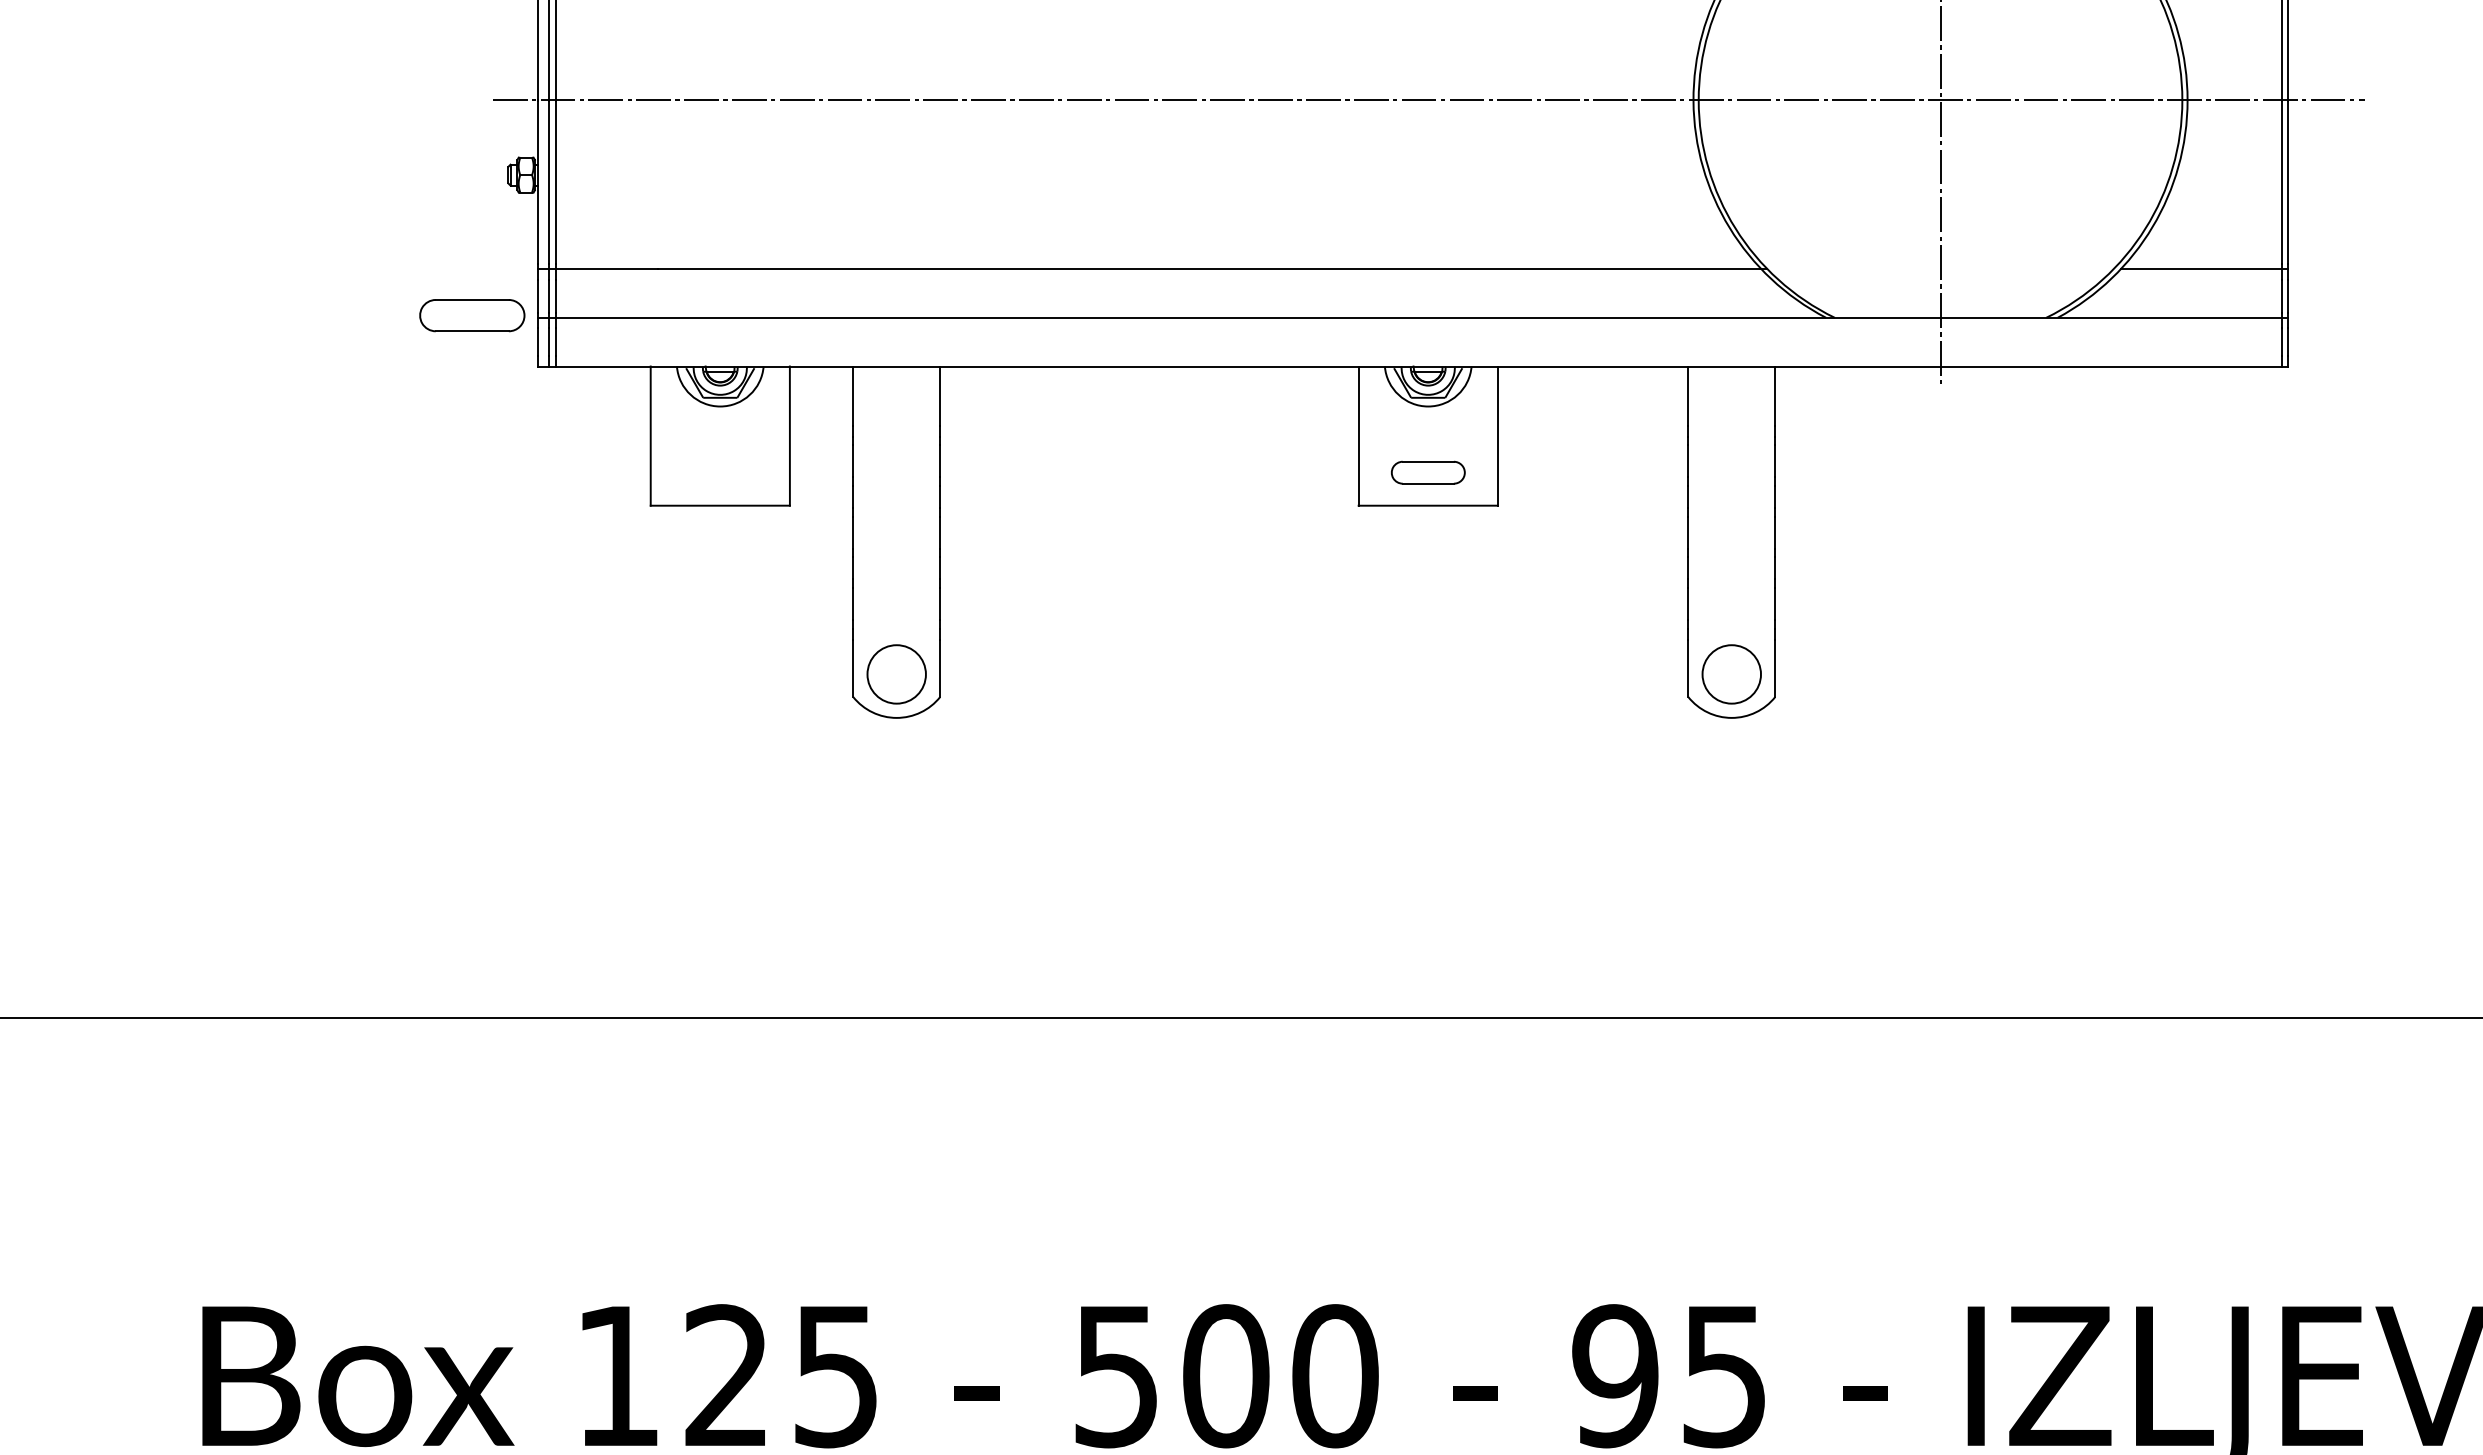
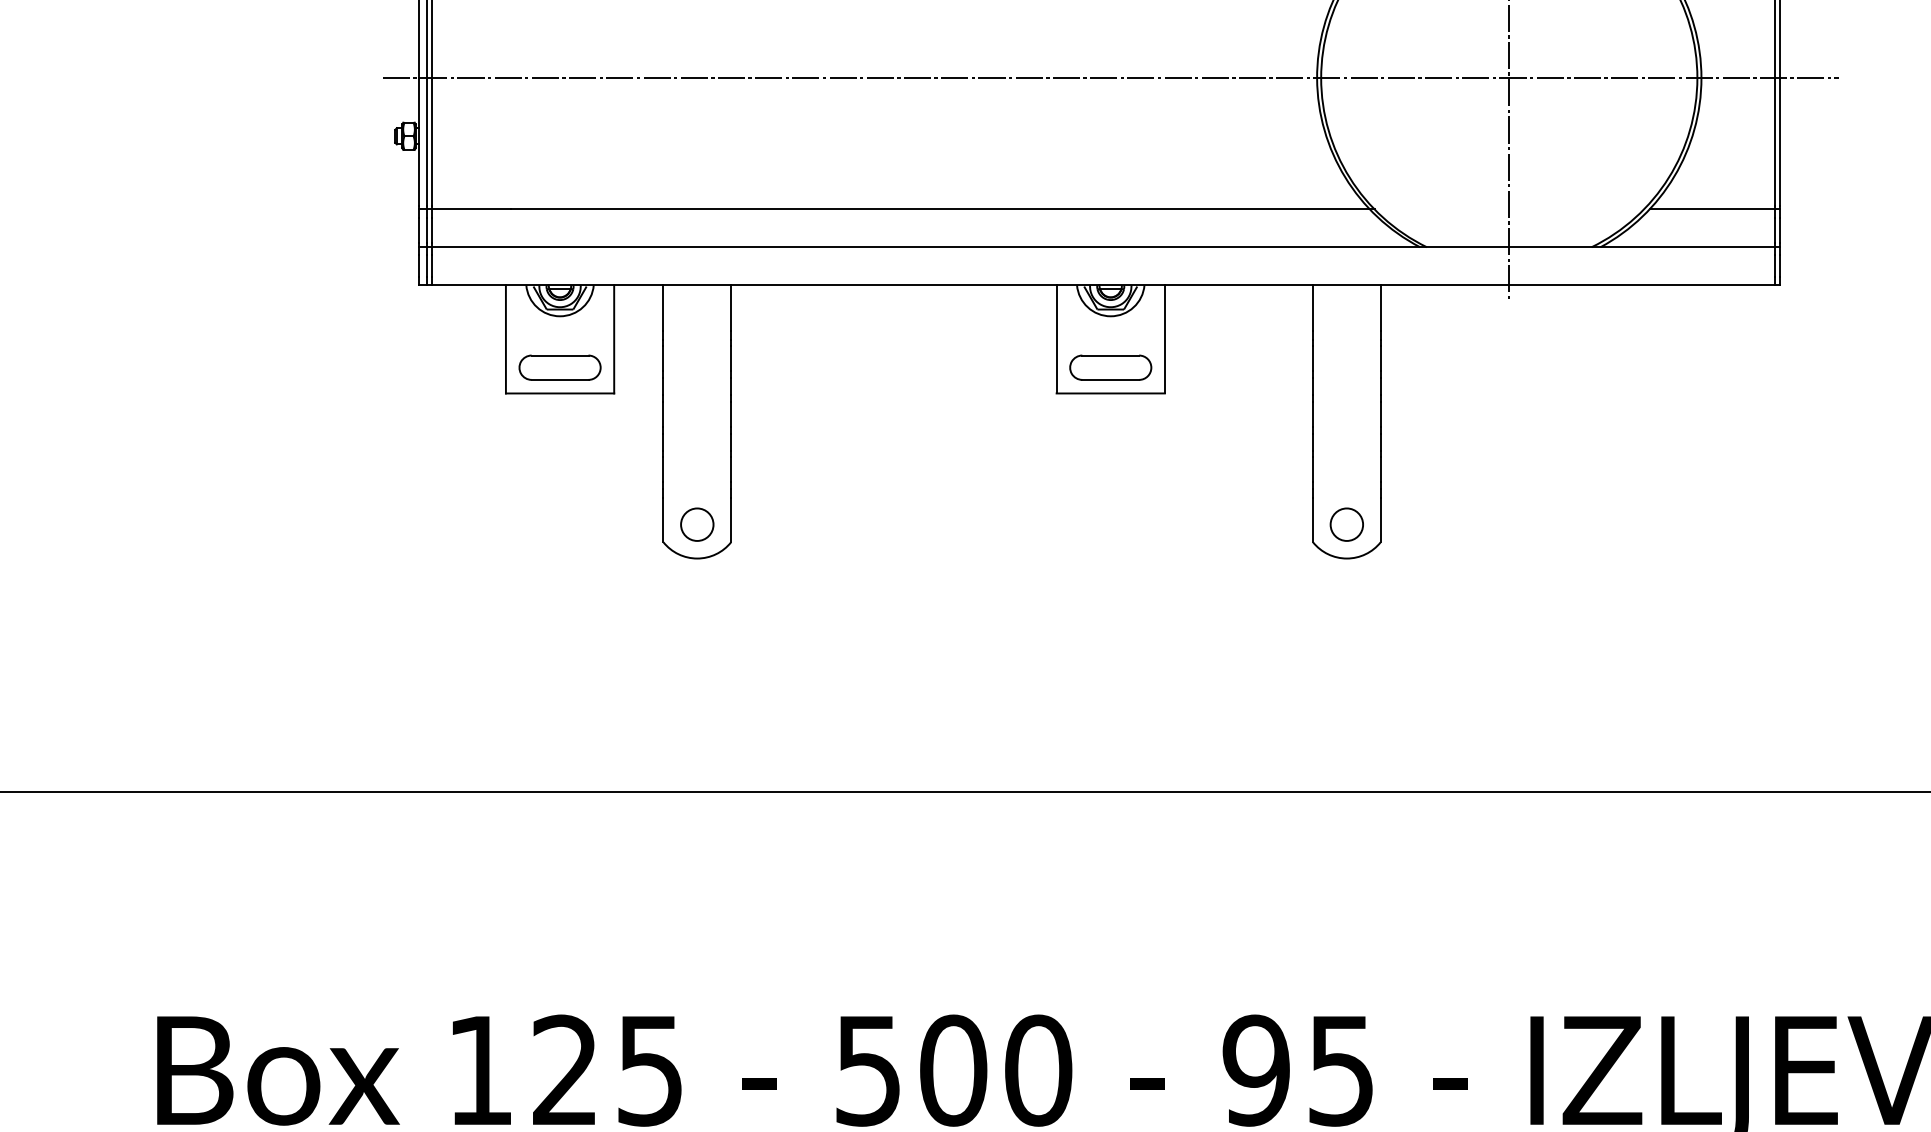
part: (472, 315) -> (560, 367), moved
part: (1428, 472) -> (1110, 367), size x1.43
circle: (896, 674) -> (697, 524), size x0.71
circle: (1731, 674) -> (1346, 524), size x0.71

